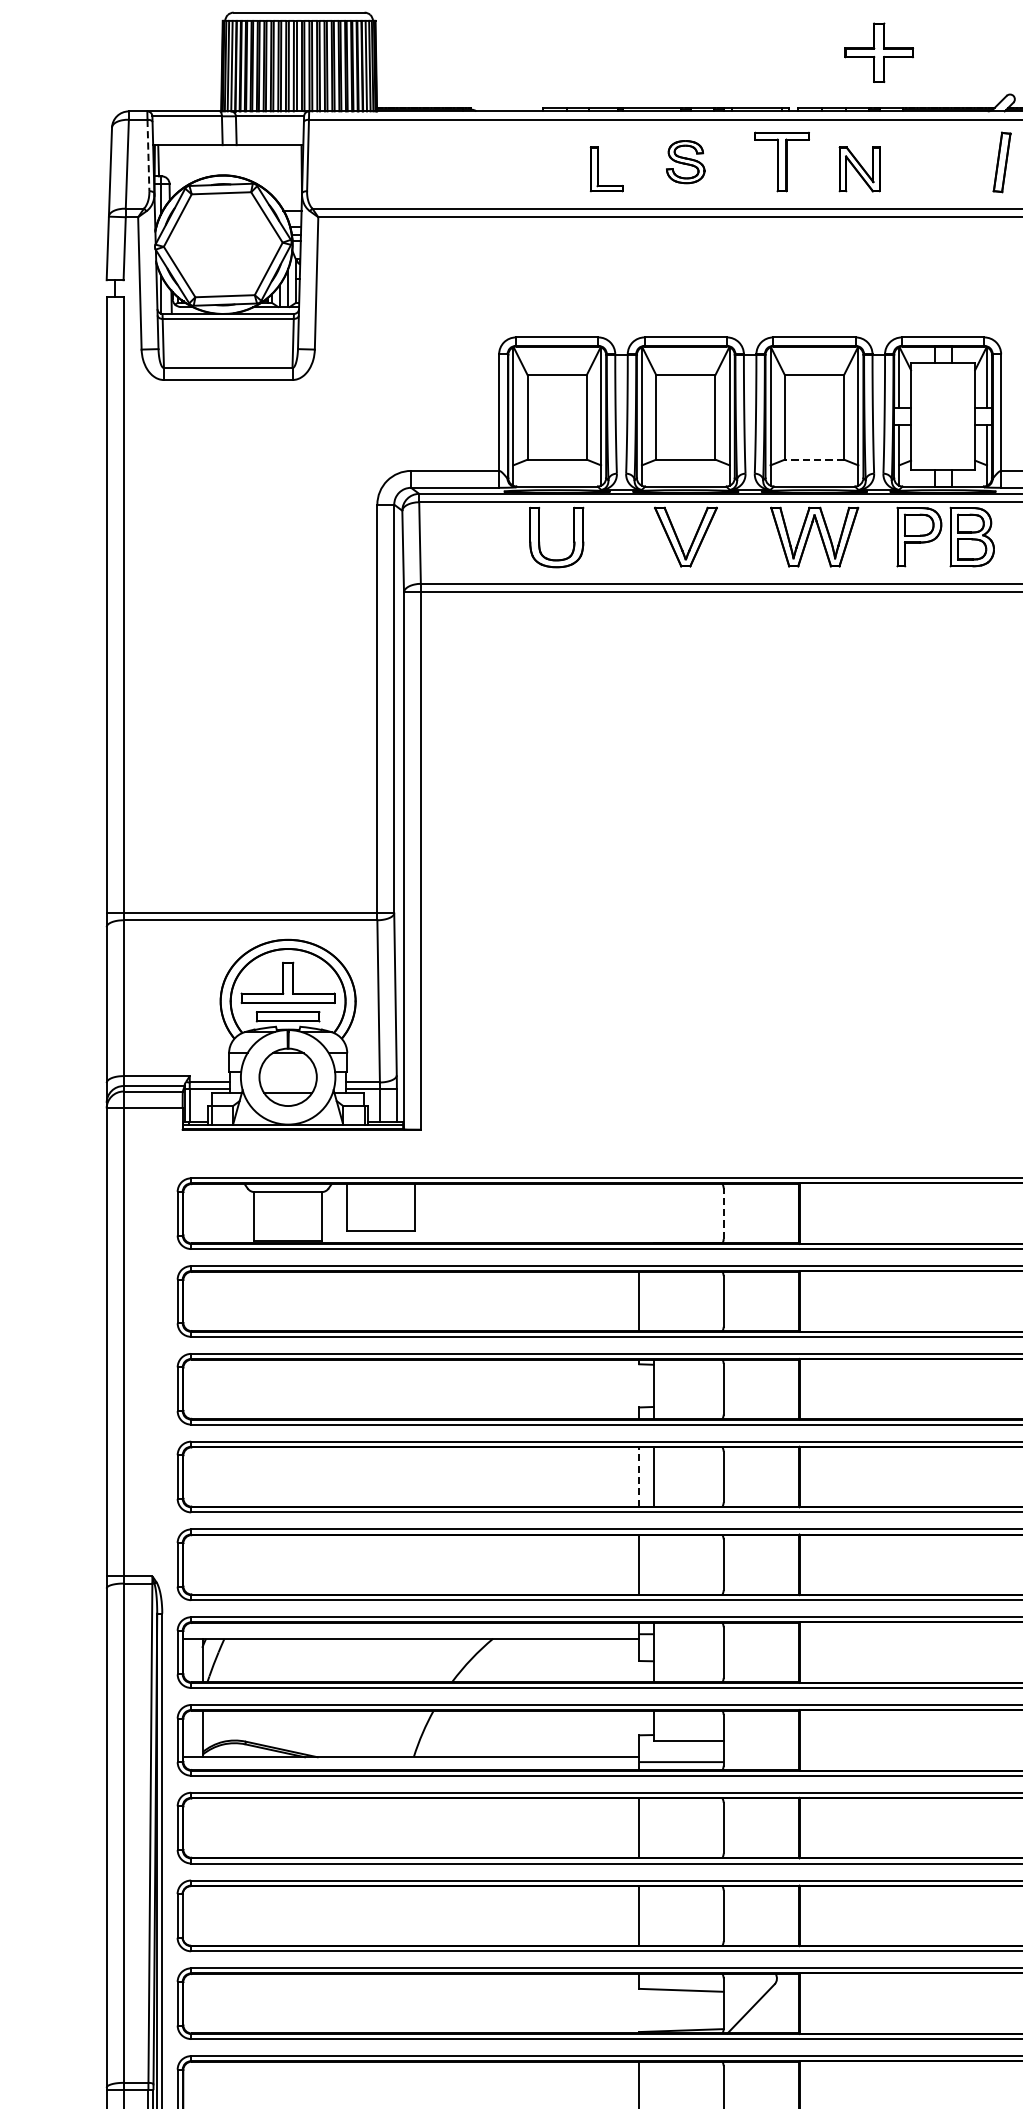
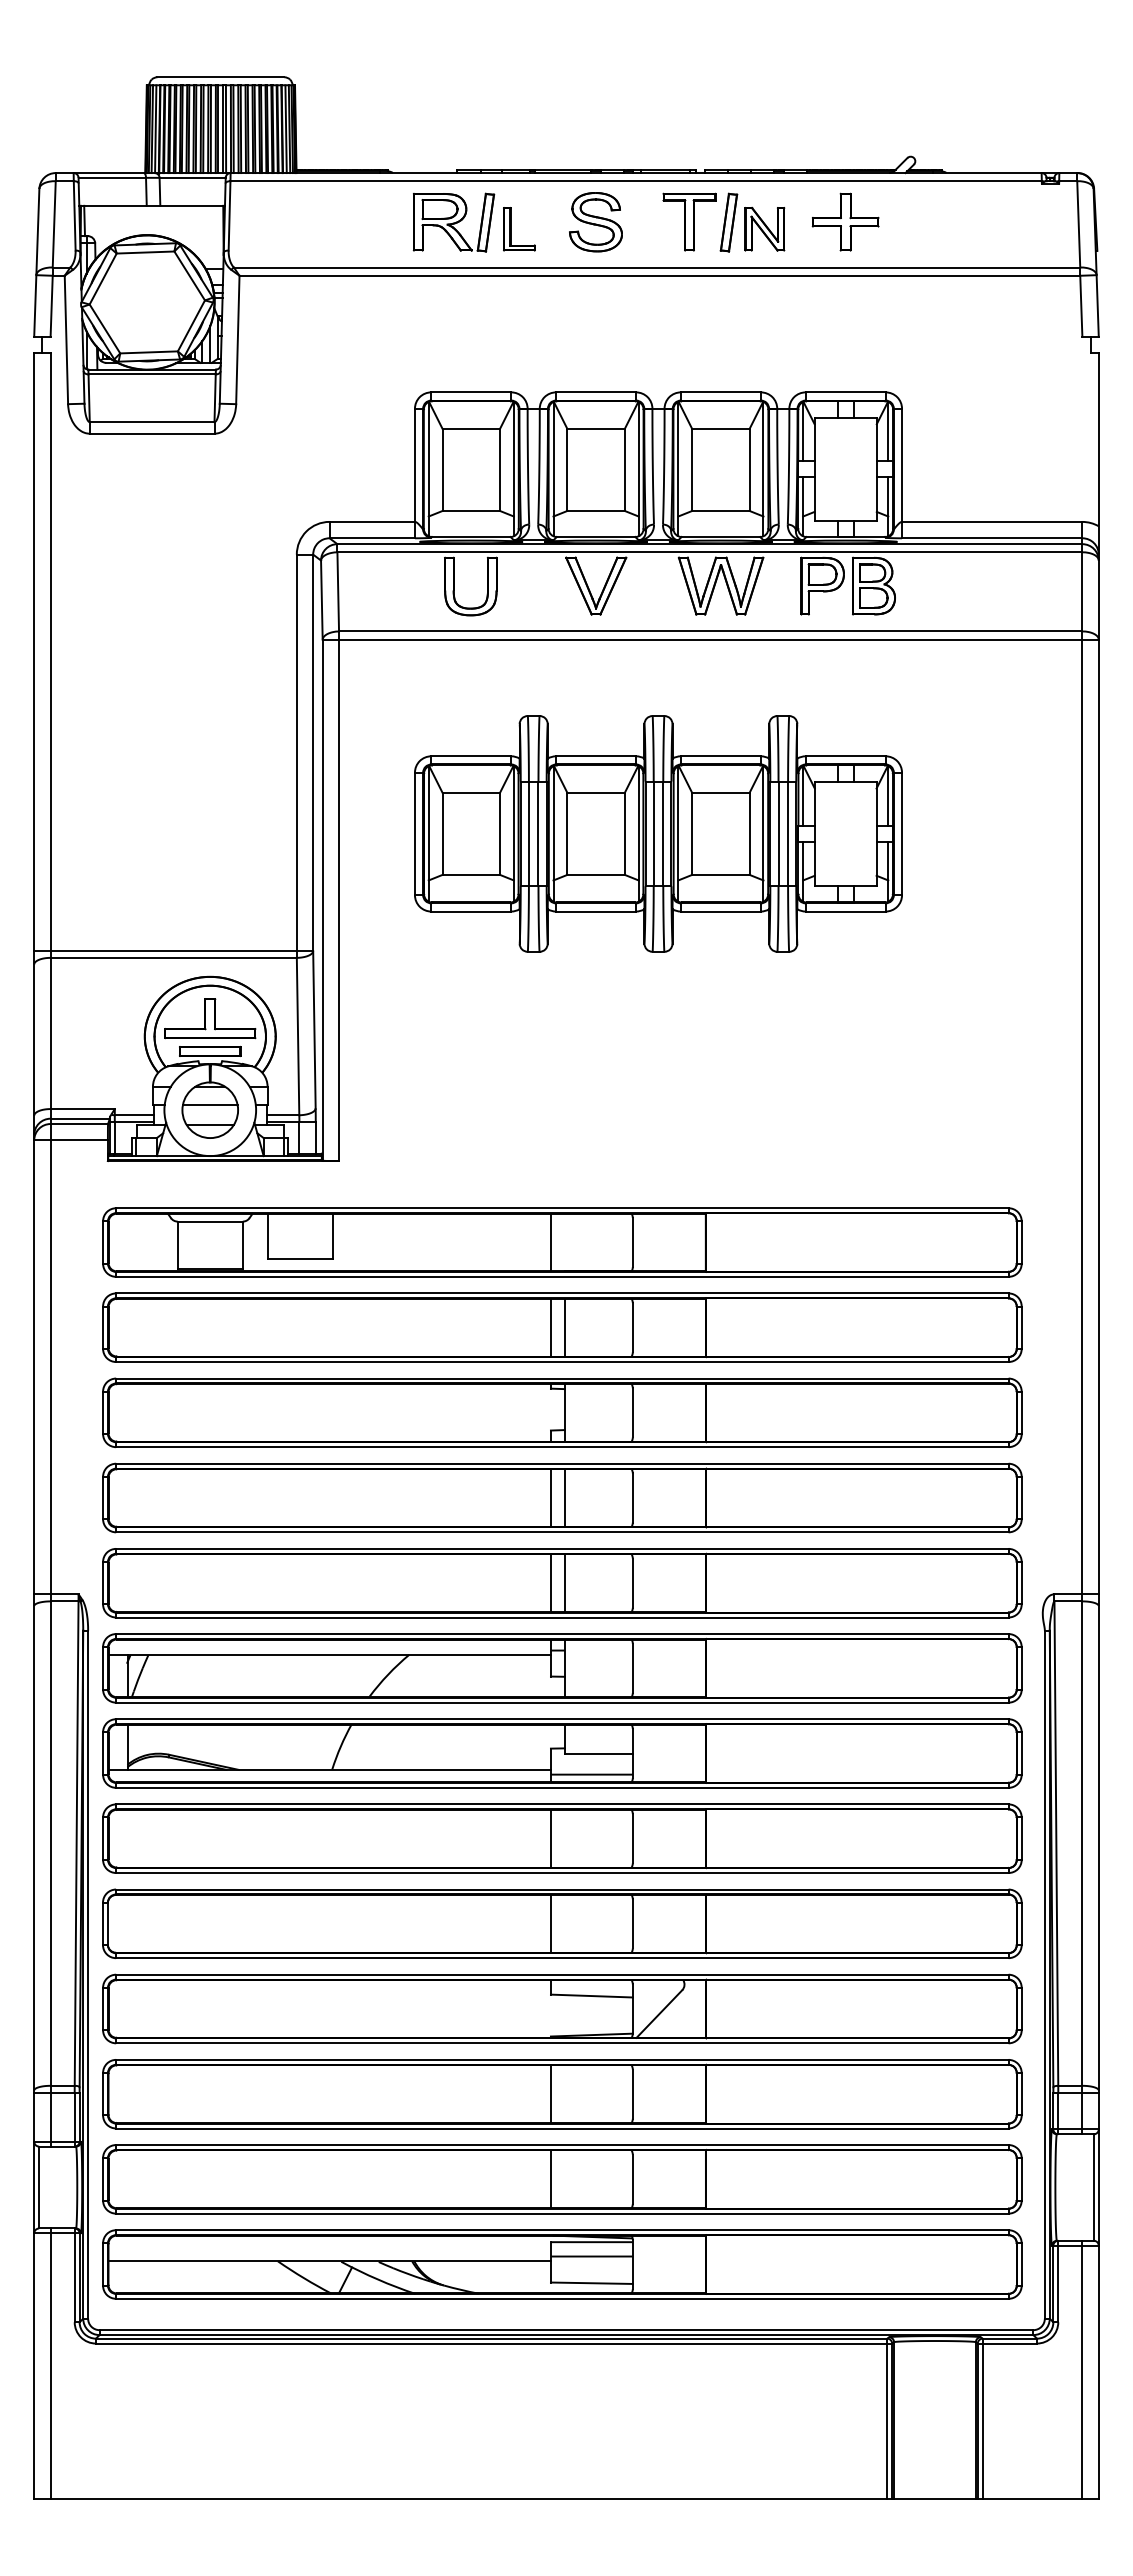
part: (878, 52) -> (845, 221), moved
line: (148, 155) -> (74, 215), dashed -> solid
part: (538, 162) -> (453, 222), added
part: (685, 162) -> (595, 222), size x1.43
part: (1001, 162) -> (728, 222), moved
line: (814, 459) -> (720, 510), dashed -> solid
part: (750, 792) -> (658, 833), added
line: (287, 1072) -> (209, 1105), added
line: (638, 1213) -> (550, 1242), added
line: (723, 1213) -> (632, 1242), dashed -> solid
line: (653, 1301) -> (564, 1327), added
line: (638, 1477) -> (550, 1498), dashed -> solid
line: (653, 1565) -> (564, 1583), added

